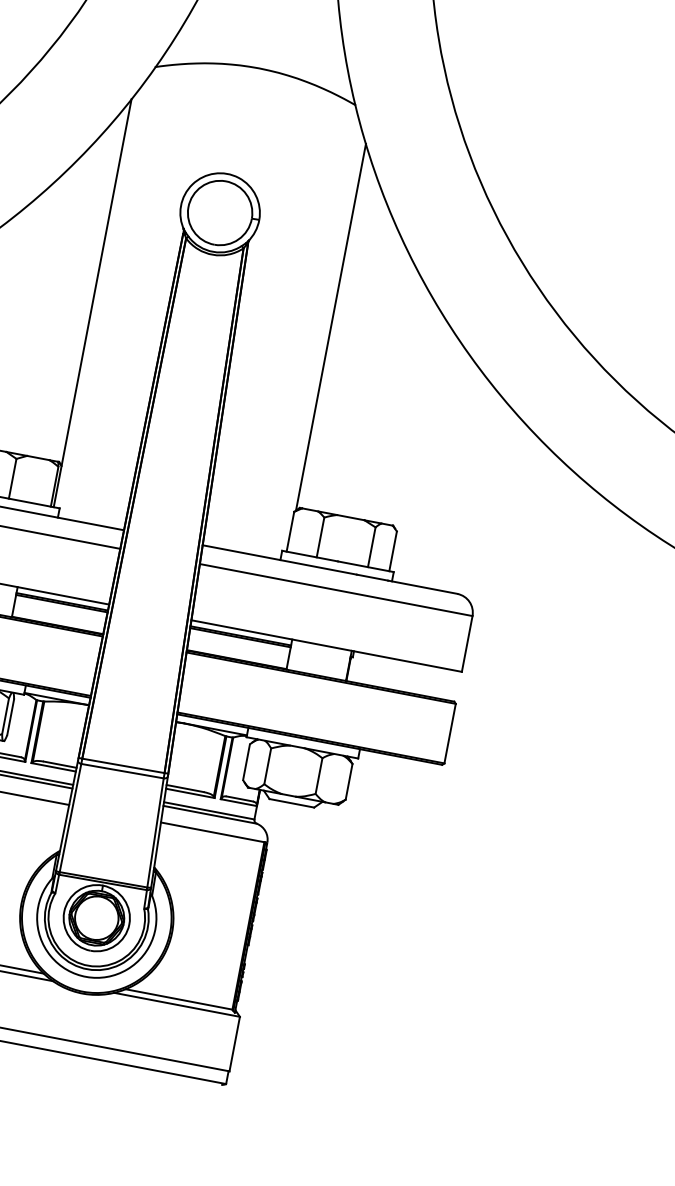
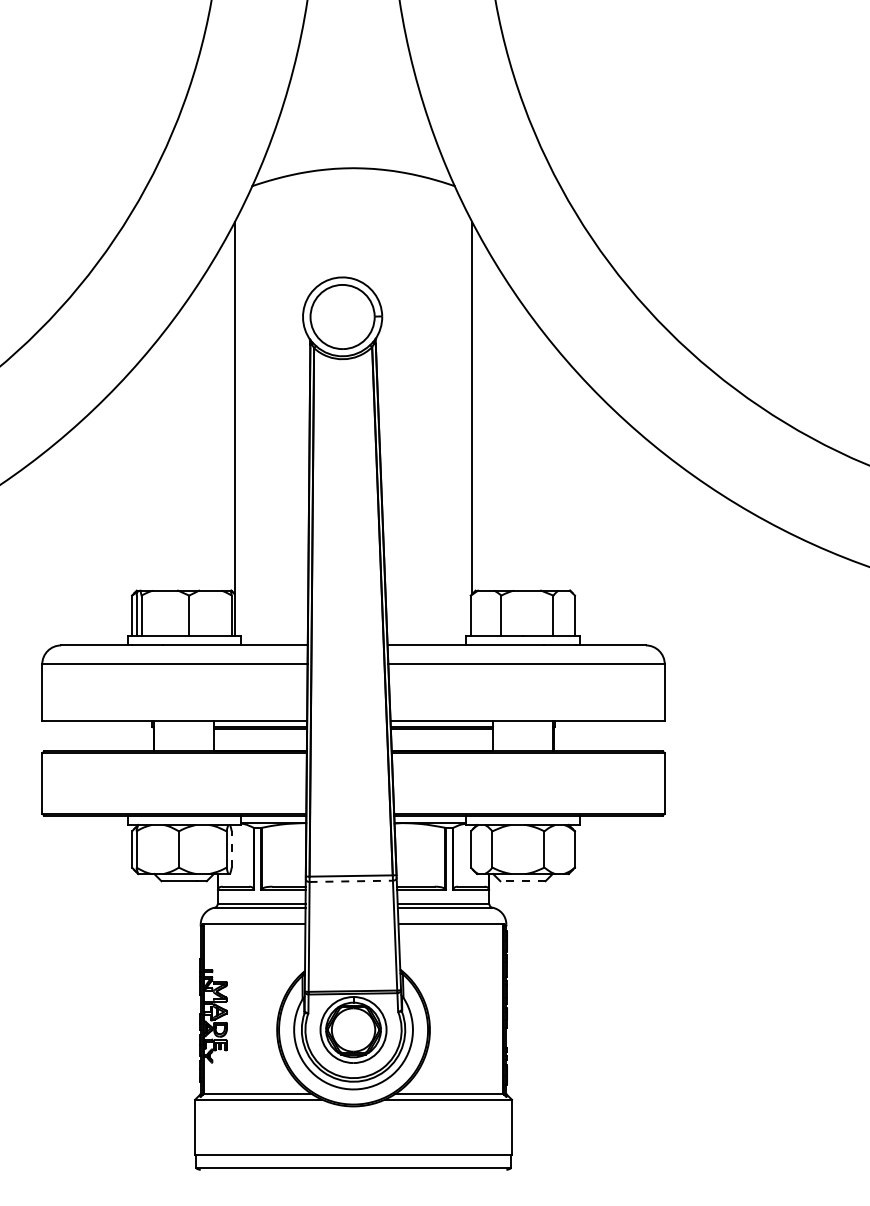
line: (10, 717) -> (231, 849), solid -> dashed
line: (122, 771) -> (351, 881), solid -> dashed
line: (291, 803) -> (522, 881), solid -> dashed

